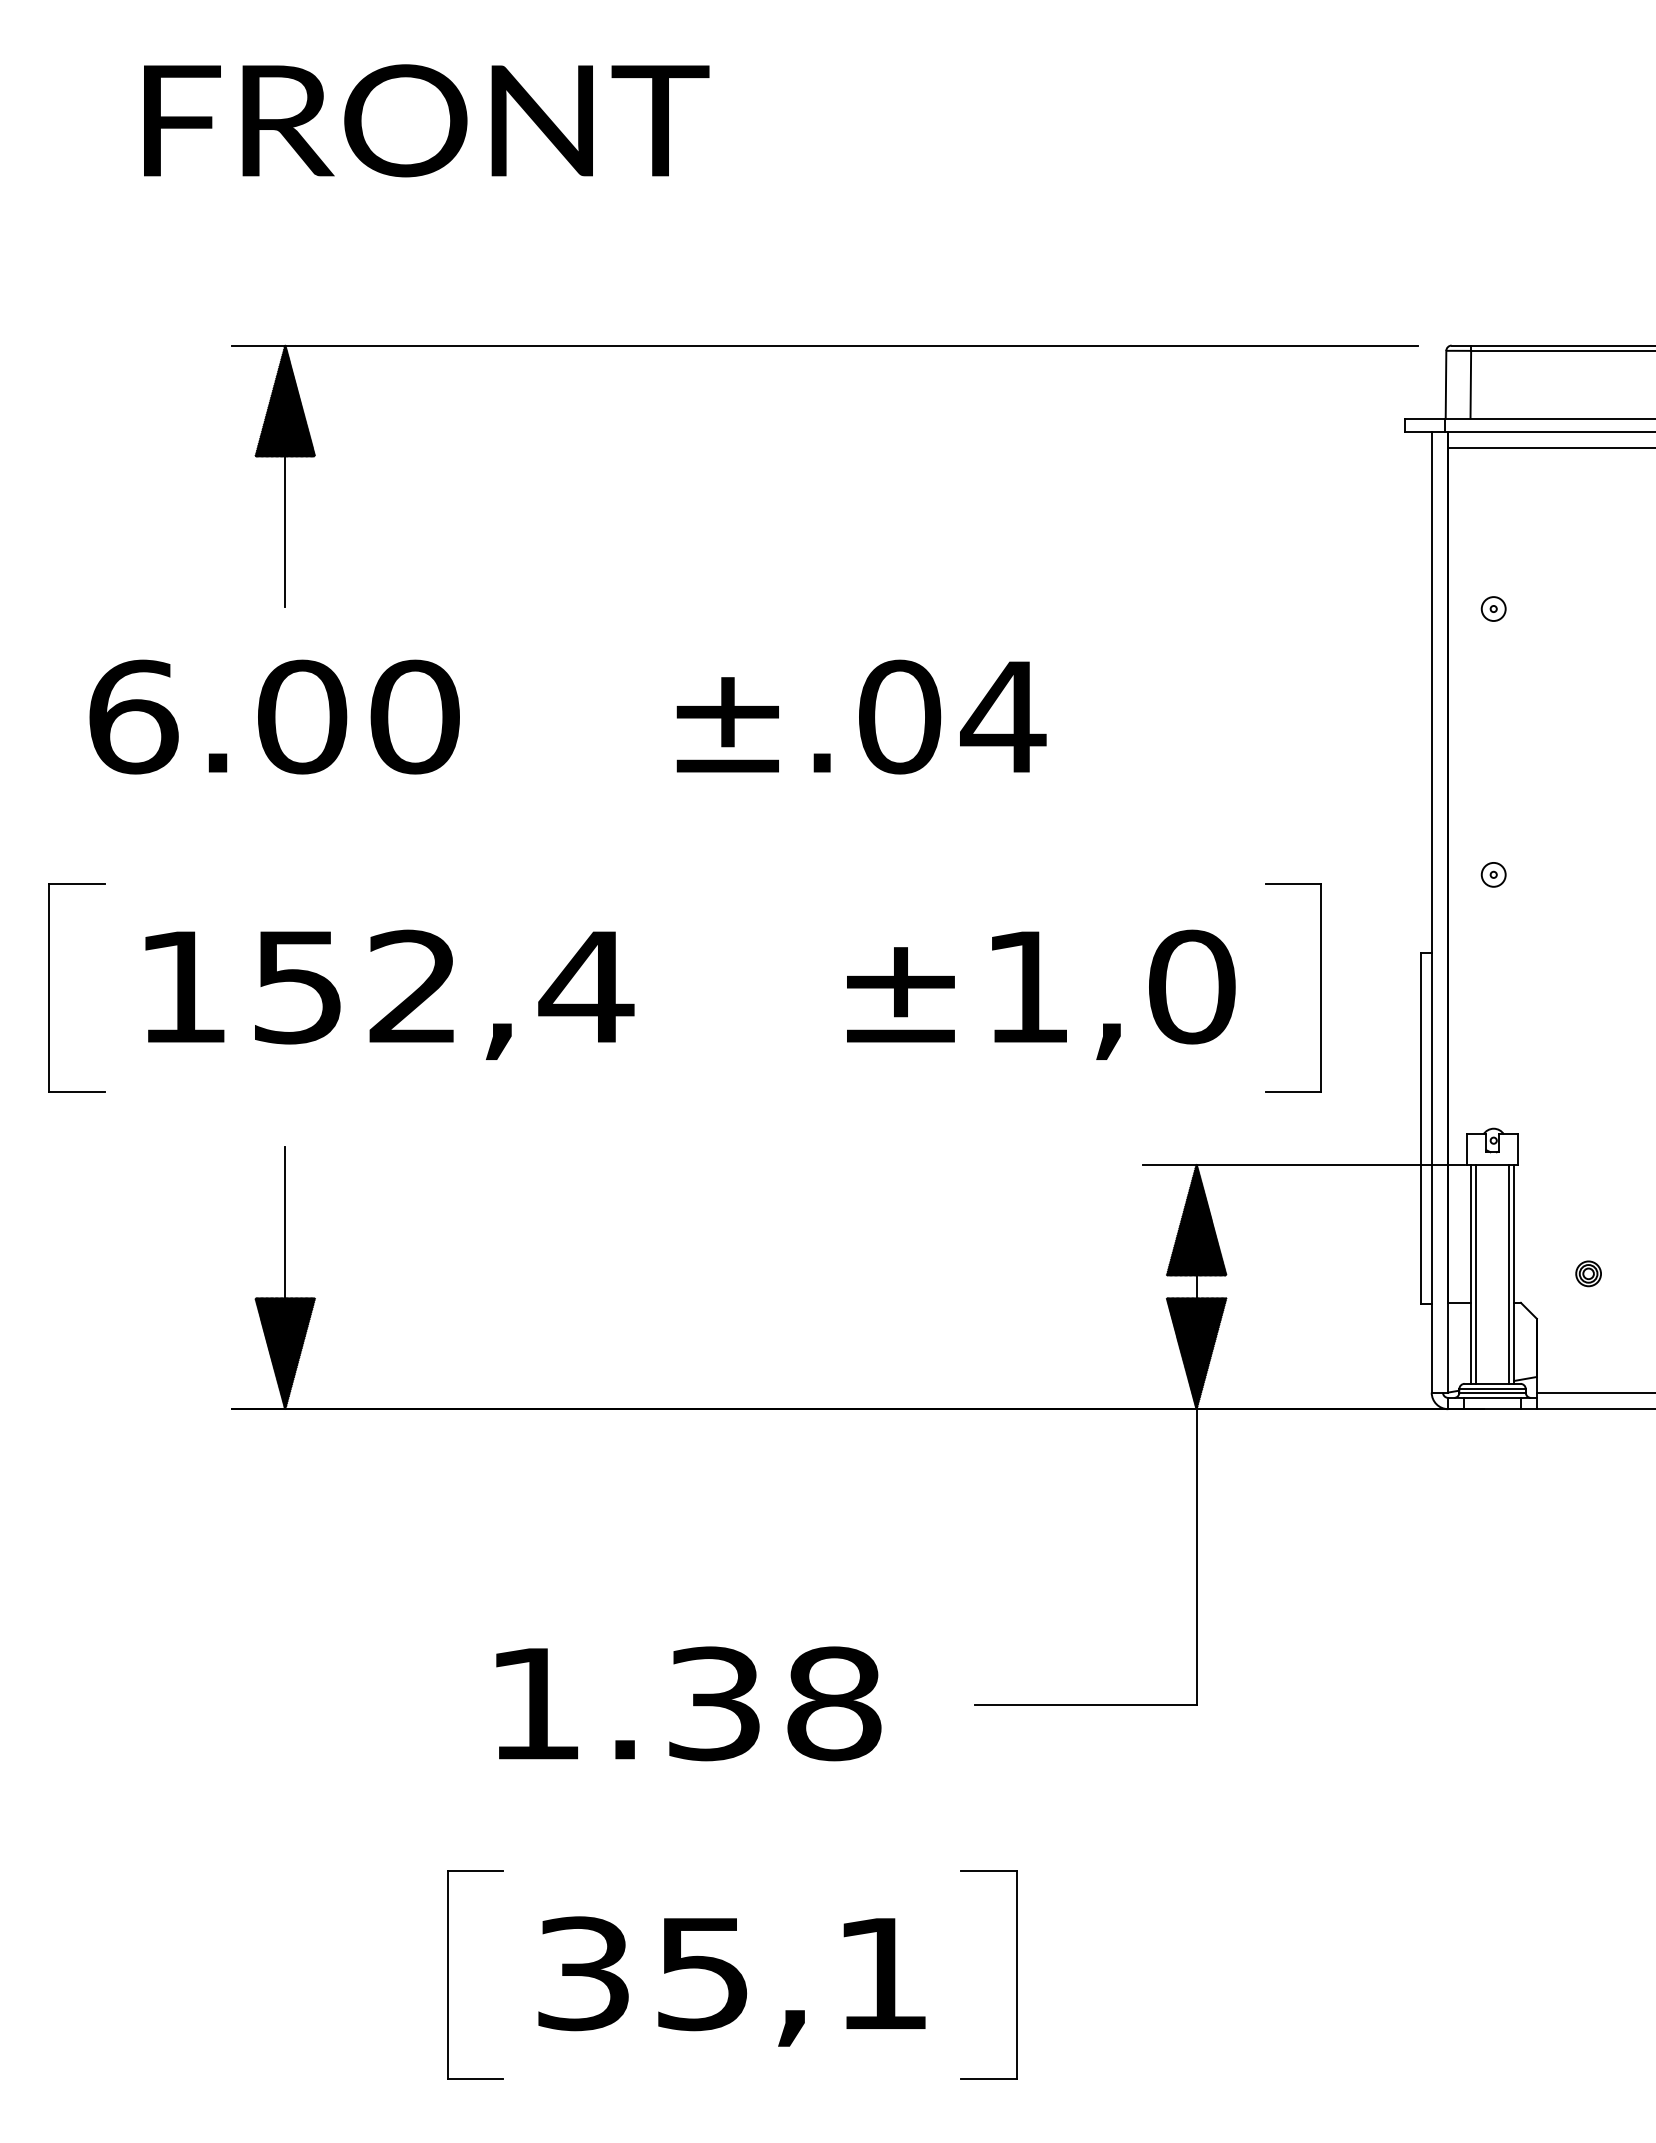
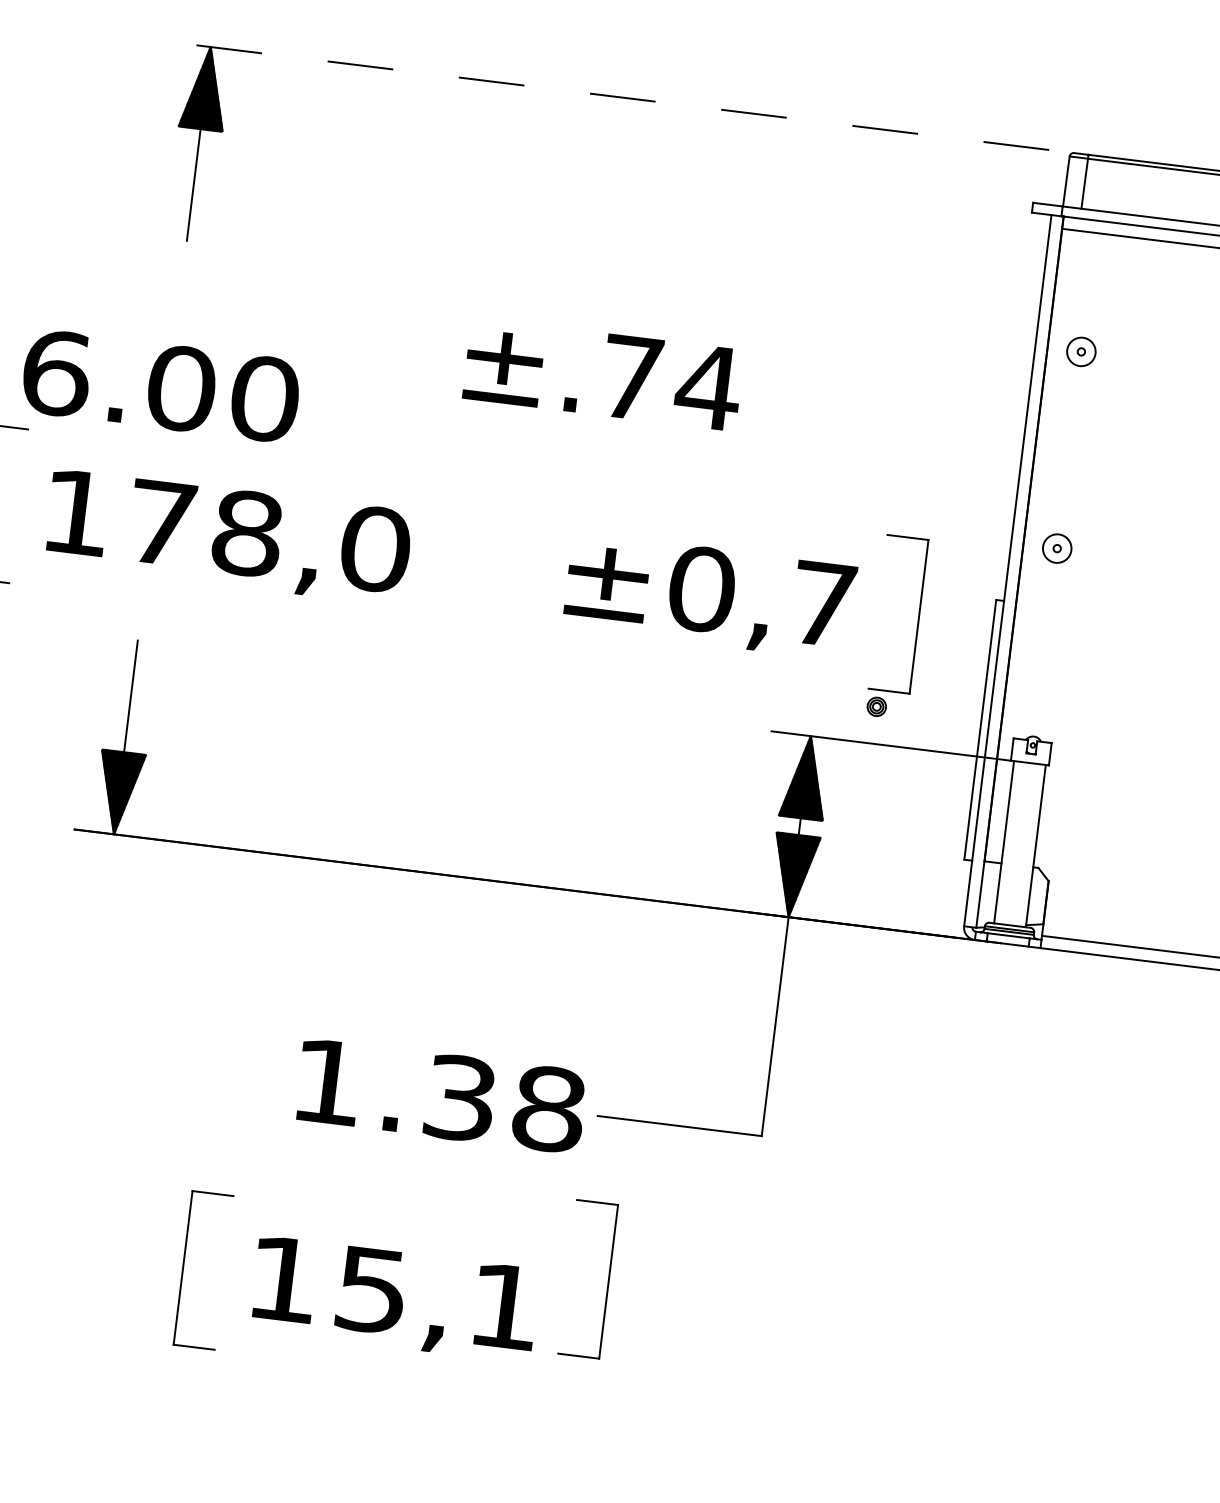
line: (825, 345) -> (610, 96), solid -> dashed
part: (1493, 608) -> (1081, 351), size x1.6
text: (274, 716) -> (161, 385), moved
text: (900, 716) -> (632, 377), ±.04 -> ±.74
part: (1493, 874) -> (1056, 548), size x1.6
text: (444, 986) -> (270, 535), 152,4 -> 178,0
text: (1109, 986) -> (762, 596), ±1,0 -> ±0,7
line: (1475, 1273) -> (1007, 842), removed
line: (1509, 1273) -> (1032, 845), removed
part: (1588, 1273) -> (876, 706), moved
text: (688, 1703) -> (441, 1095), moved
text: (583, 1973) -> (283, 1279), 35,1 -> 15,1
part: (1016, 1974) -> (608, 1281), moved

